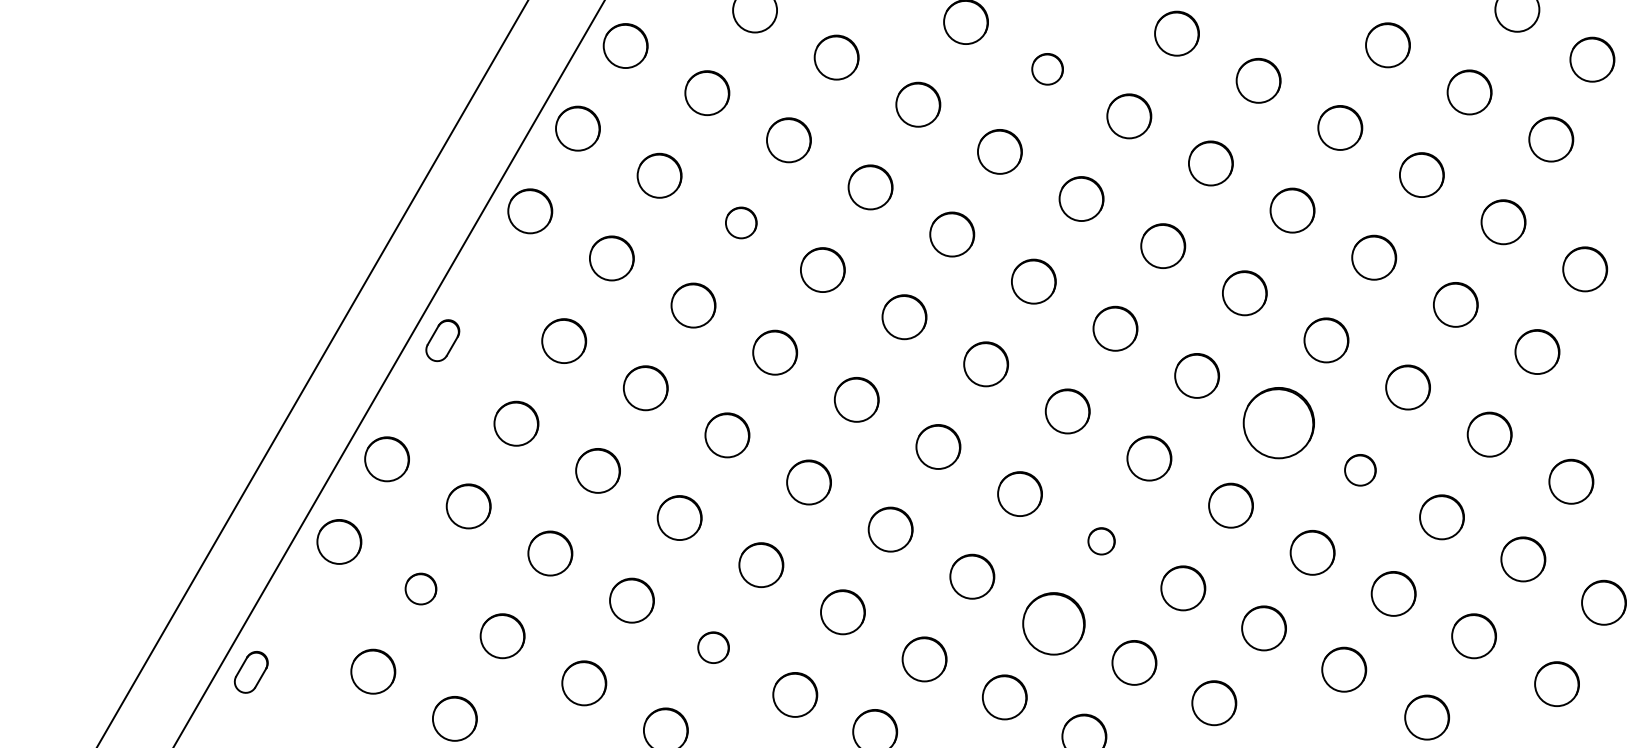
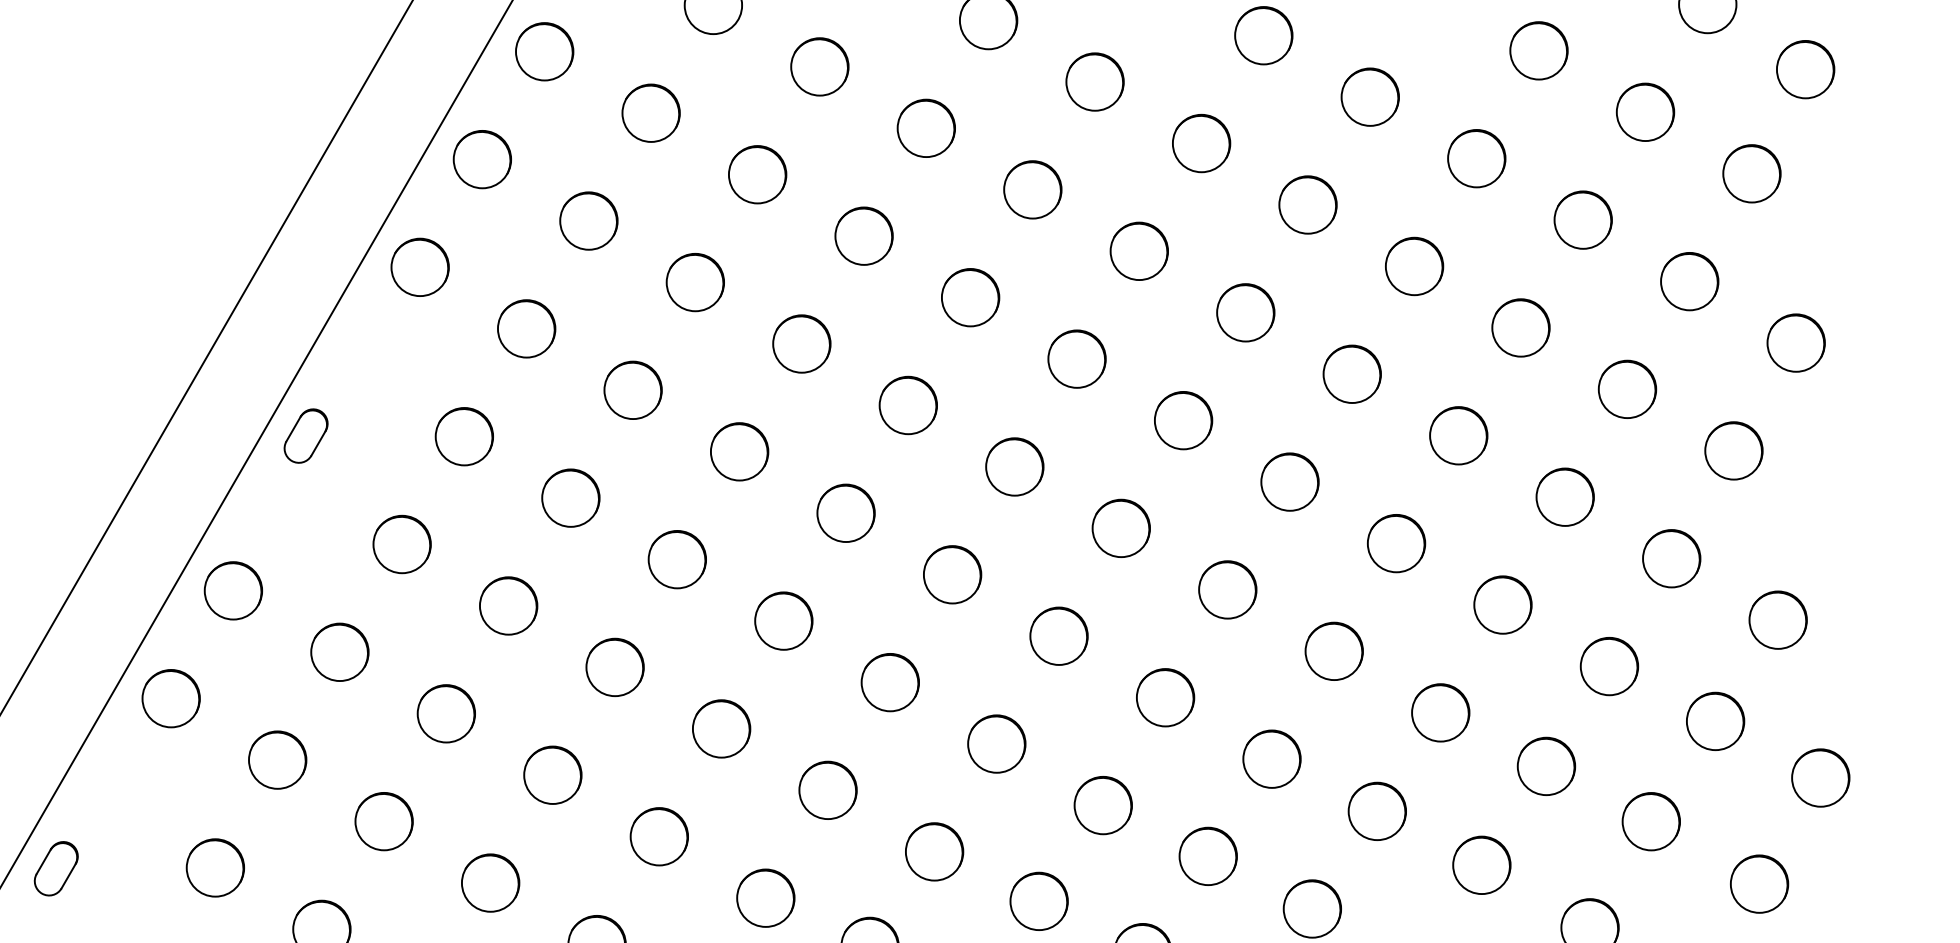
circle: (1047, 69) -> (1094, 82), size x1.43
circle: (741, 222) -> (695, 281), size x1.43
circle: (1278, 422) -> (1396, 542), size x0.62
circle: (1360, 470) -> (1503, 605), size x1.43
circle: (1101, 541) -> (1165, 698), size x1.67
circle: (420, 588) -> (276, 759), size x1.43
circle: (1053, 623) -> (1102, 805), size x0.71
circle: (713, 647) -> (659, 836), size x1.43

